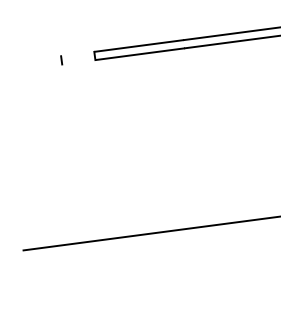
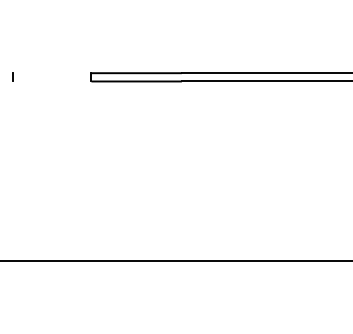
line: (61, 59) -> (12, 76), moved

